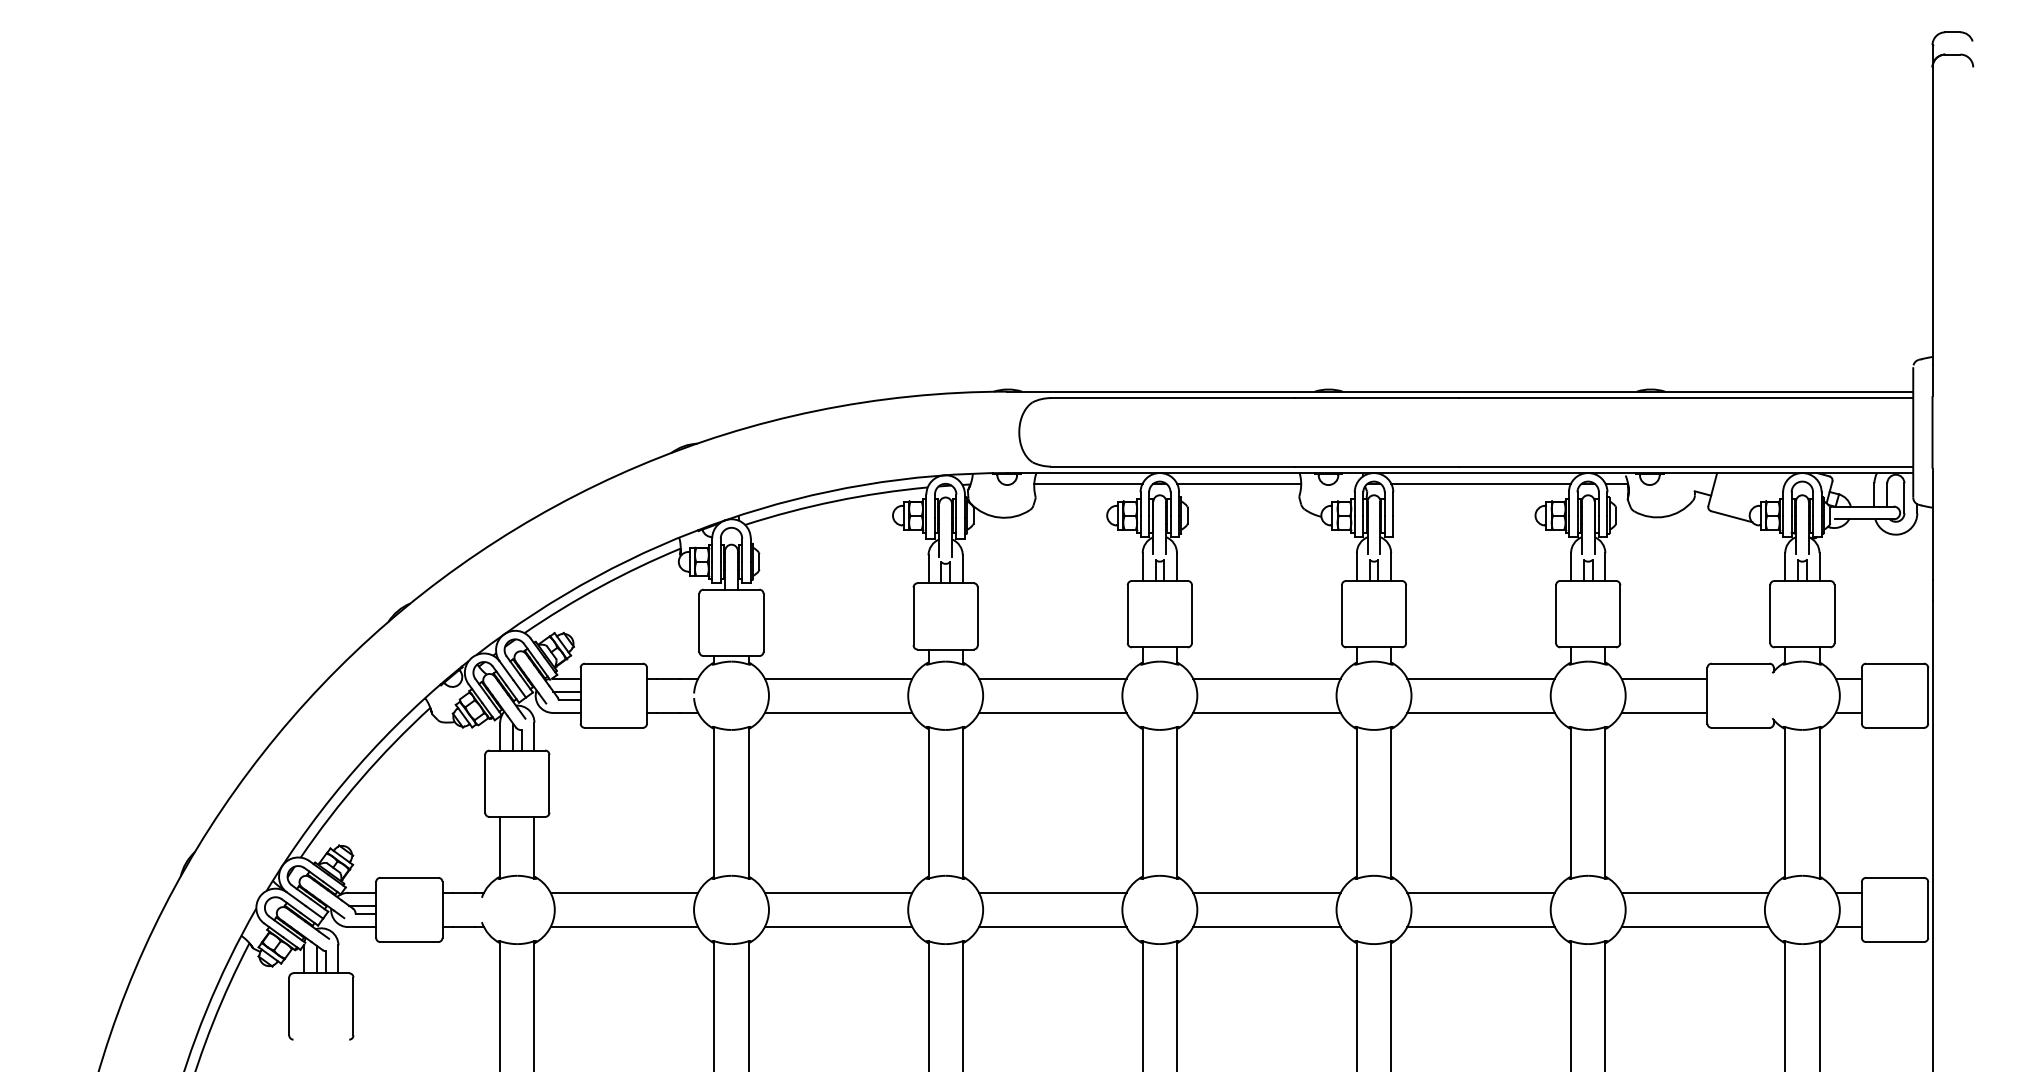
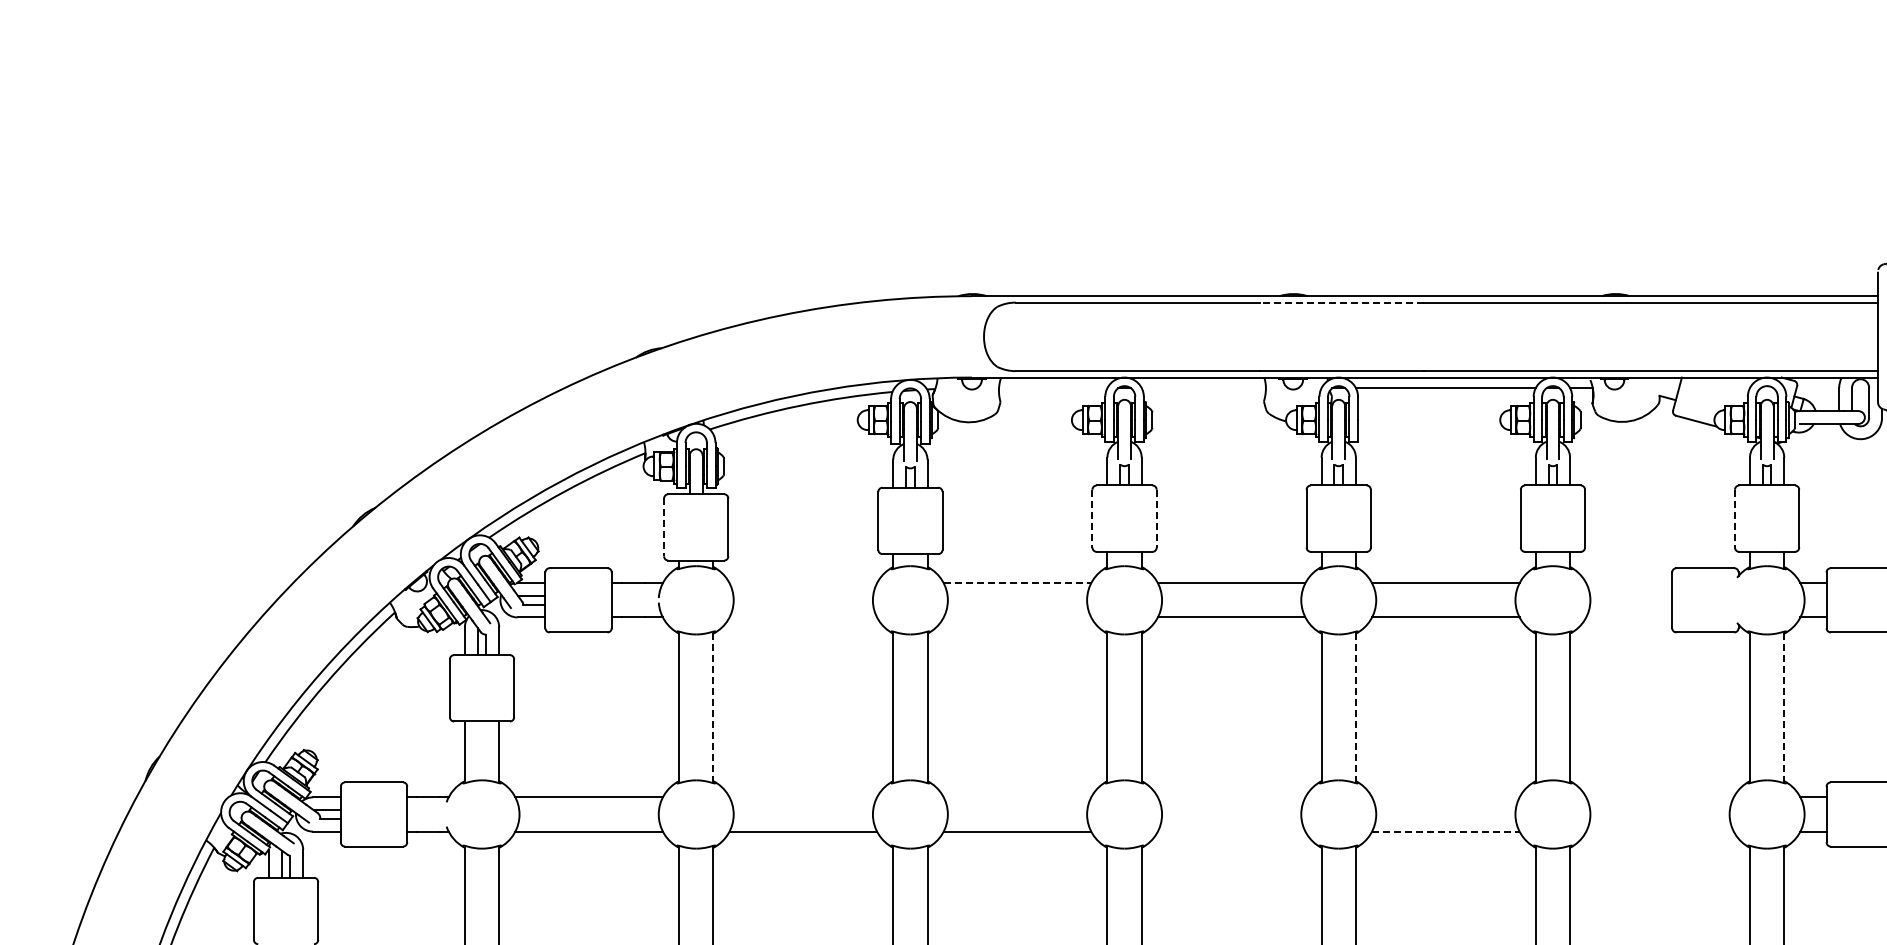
line: (1376, 398) -> (1341, 303), solid -> dashed
line: (1088, 483) -> (1053, 388), removed
line: (1239, 483) -> (1204, 388), removed
line: (1127, 614) -> (1092, 519), solid -> dashed
line: (1191, 614) -> (1156, 519), solid -> dashed
line: (1770, 614) -> (1735, 519), solid -> dashed
line: (699, 622) -> (664, 527), solid -> dashed
line: (838, 678) -> (803, 583), removed
line: (1052, 678) -> (1017, 583), solid -> dashed
line: (1664, 678) -> (1629, 583), removed
line: (838, 712) -> (803, 617), removed
line: (1052, 712) -> (1017, 617), removed
line: (1664, 712) -> (1629, 617), removed
line: (748, 802) -> (713, 707), solid -> dashed
line: (1391, 802) -> (1356, 707), solid -> dashed
line: (1819, 802) -> (1784, 707), solid -> dashed
line: (838, 892) -> (803, 797), removed
line: (1052, 892) -> (1017, 797), removed
line: (1266, 892) -> (1231, 797), removed
line: (1480, 892) -> (1445, 797), removed
line: (1695, 892) -> (1660, 797), removed
line: (1266, 927) -> (1231, 832), removed
line: (1481, 927) -> (1446, 832), solid -> dashed
line: (1695, 927) -> (1660, 832), removed

